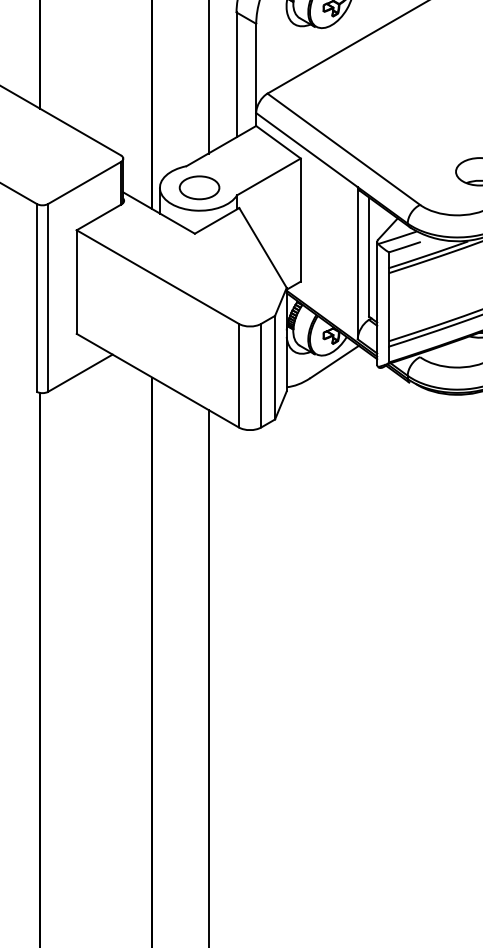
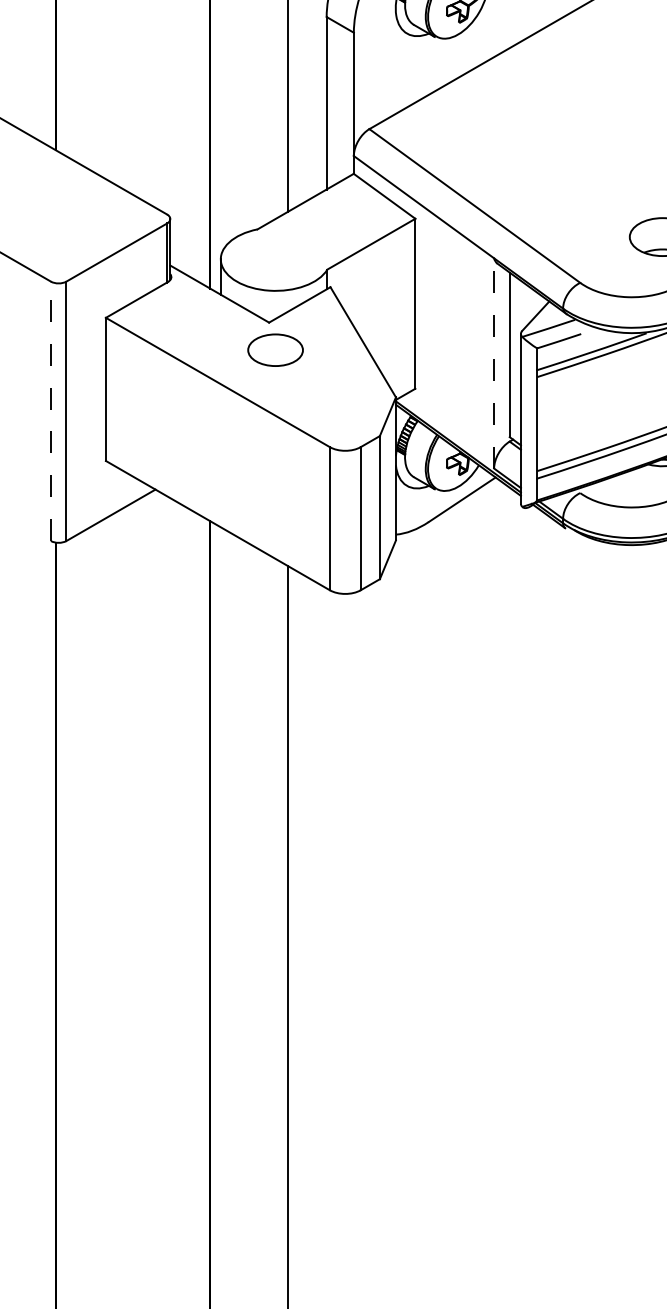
part: (199, 187) -> (275, 349), moved
line: (358, 262) -> (494, 362), solid -> dashed
line: (36, 298) -> (50, 411), solid -> dashed

